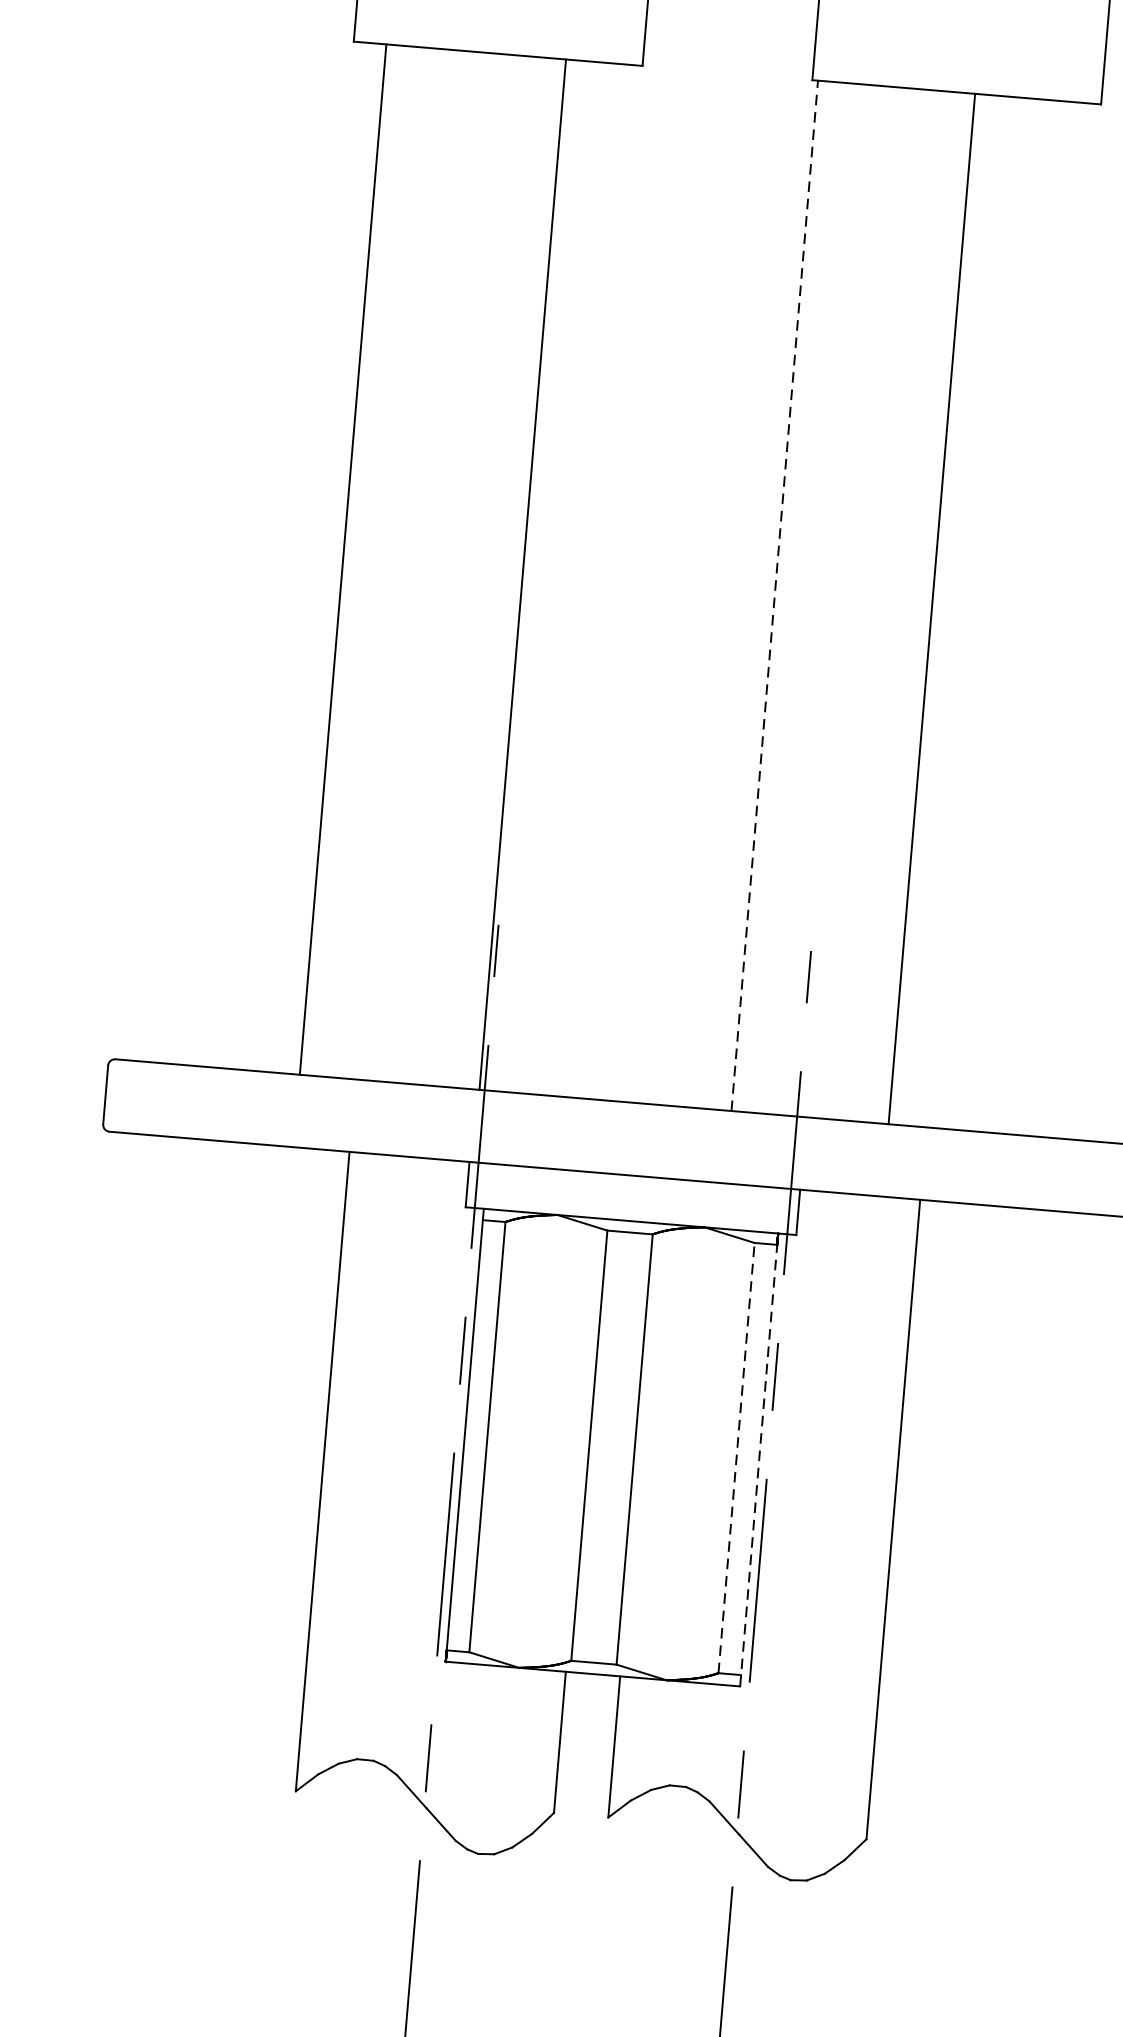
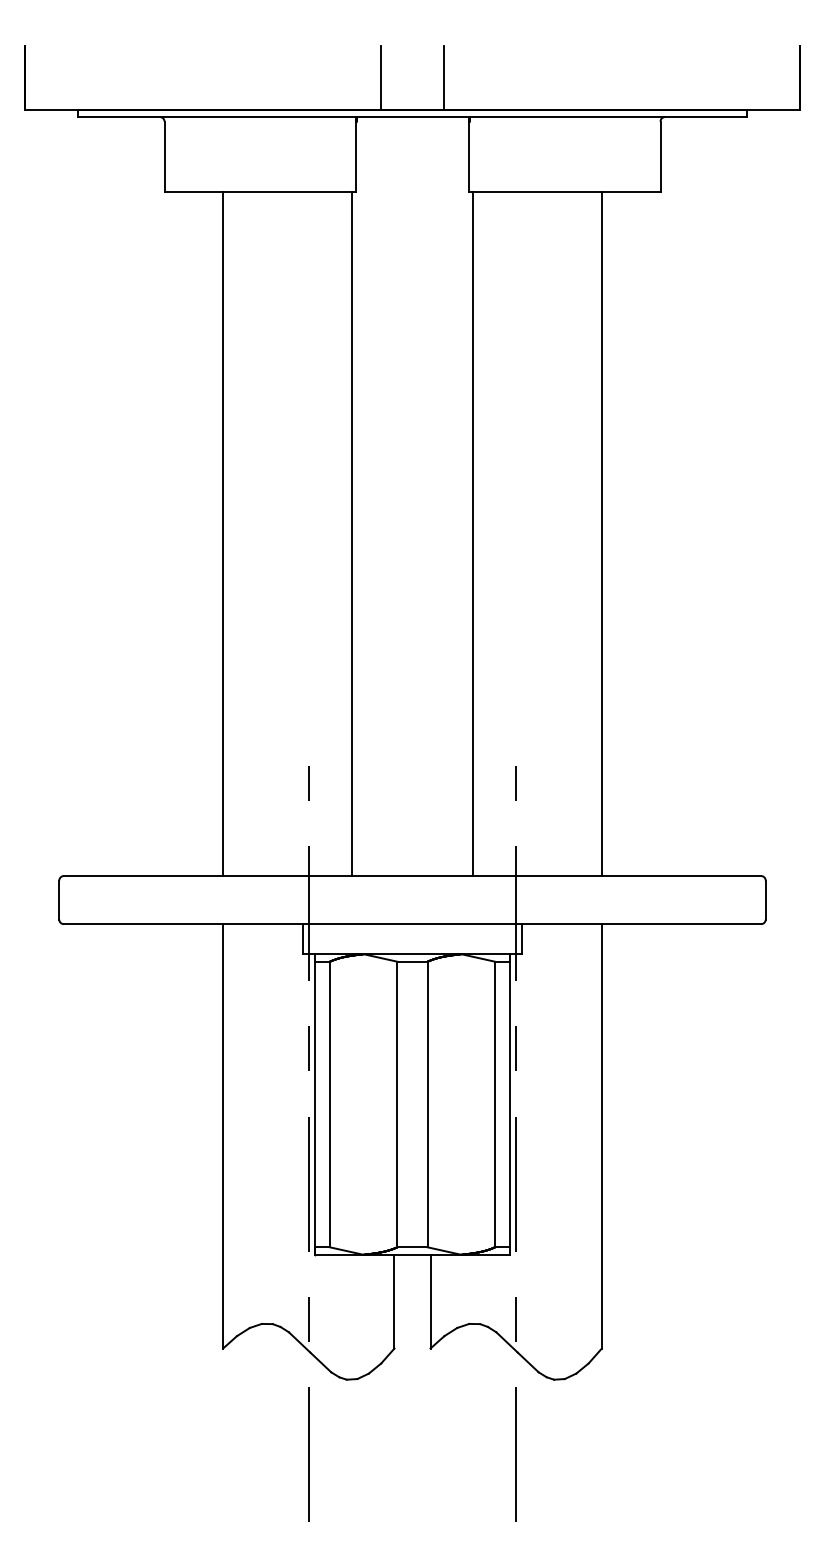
line: (343, 560) -> (223, 534), moved
line: (522, 575) -> (352, 534), moved
line: (774, 596) -> (472, 534), dashed -> solid
line: (931, 609) -> (601, 534), moved
line: (737, 1458) -> (495, 1104), dashed -> solid
line: (759, 1466) -> (510, 1108), dashed -> solid

